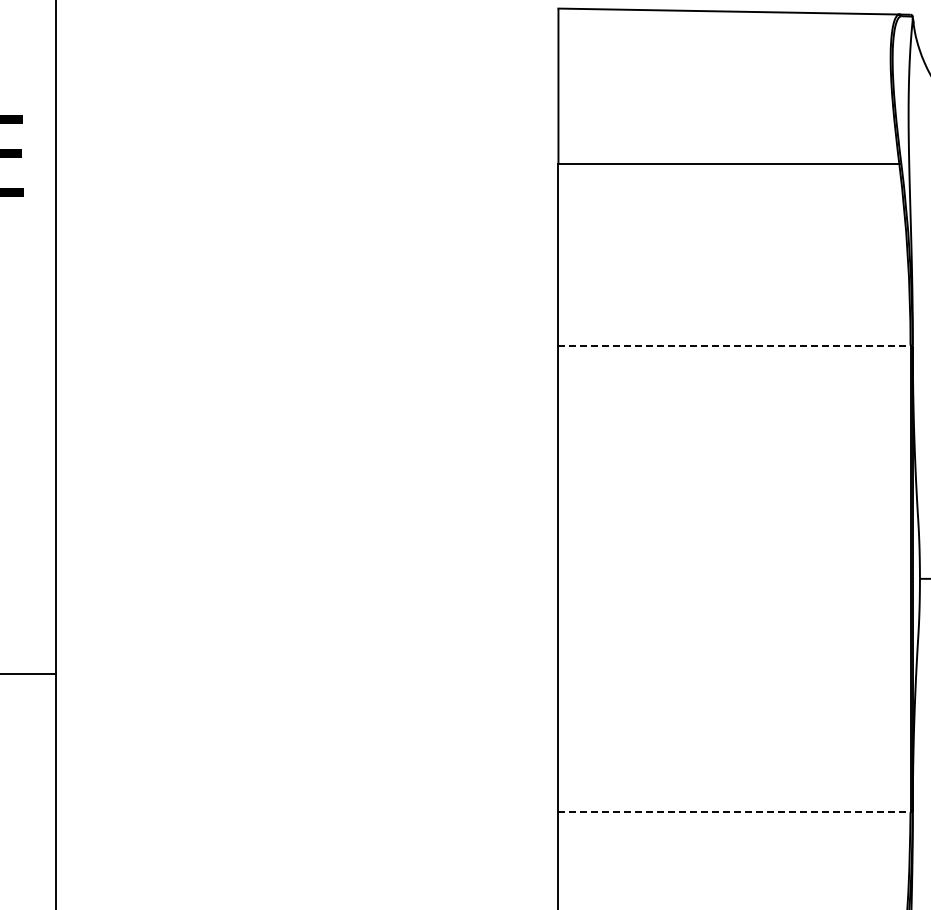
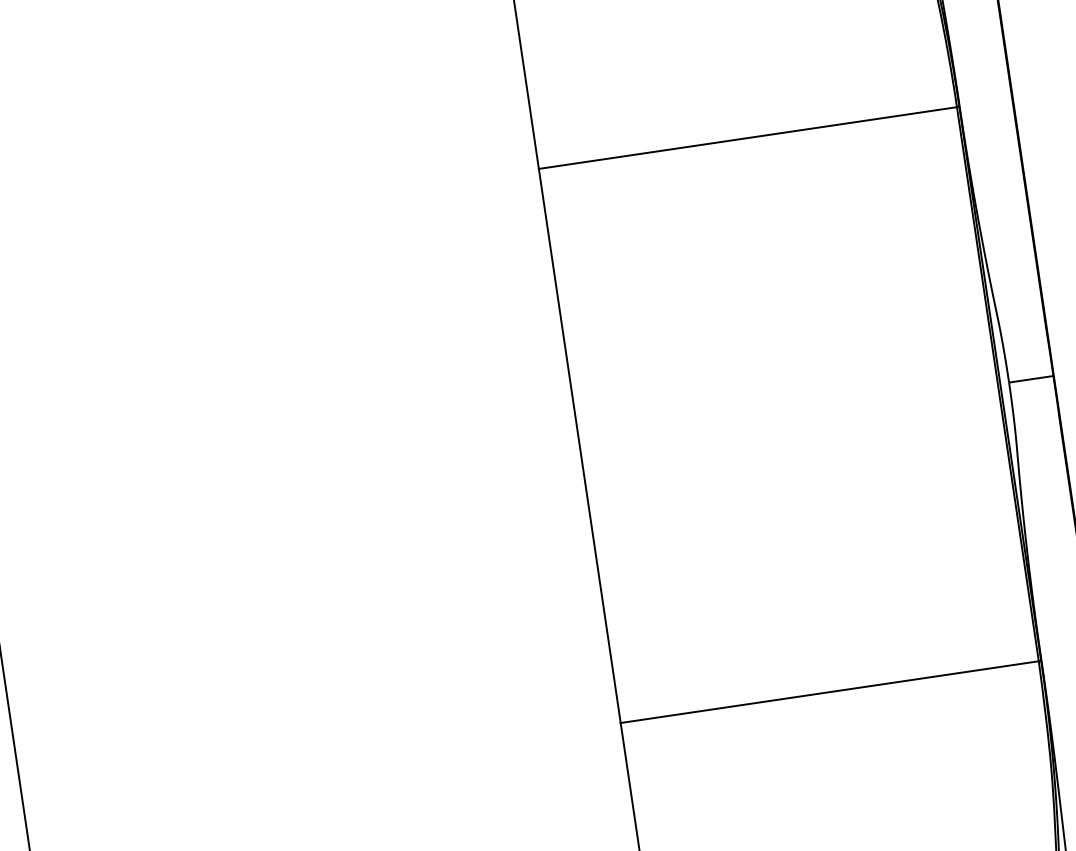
line: (734, 345) -> (747, 137), dashed -> solid
line: (734, 812) -> (829, 692), dashed -> solid

